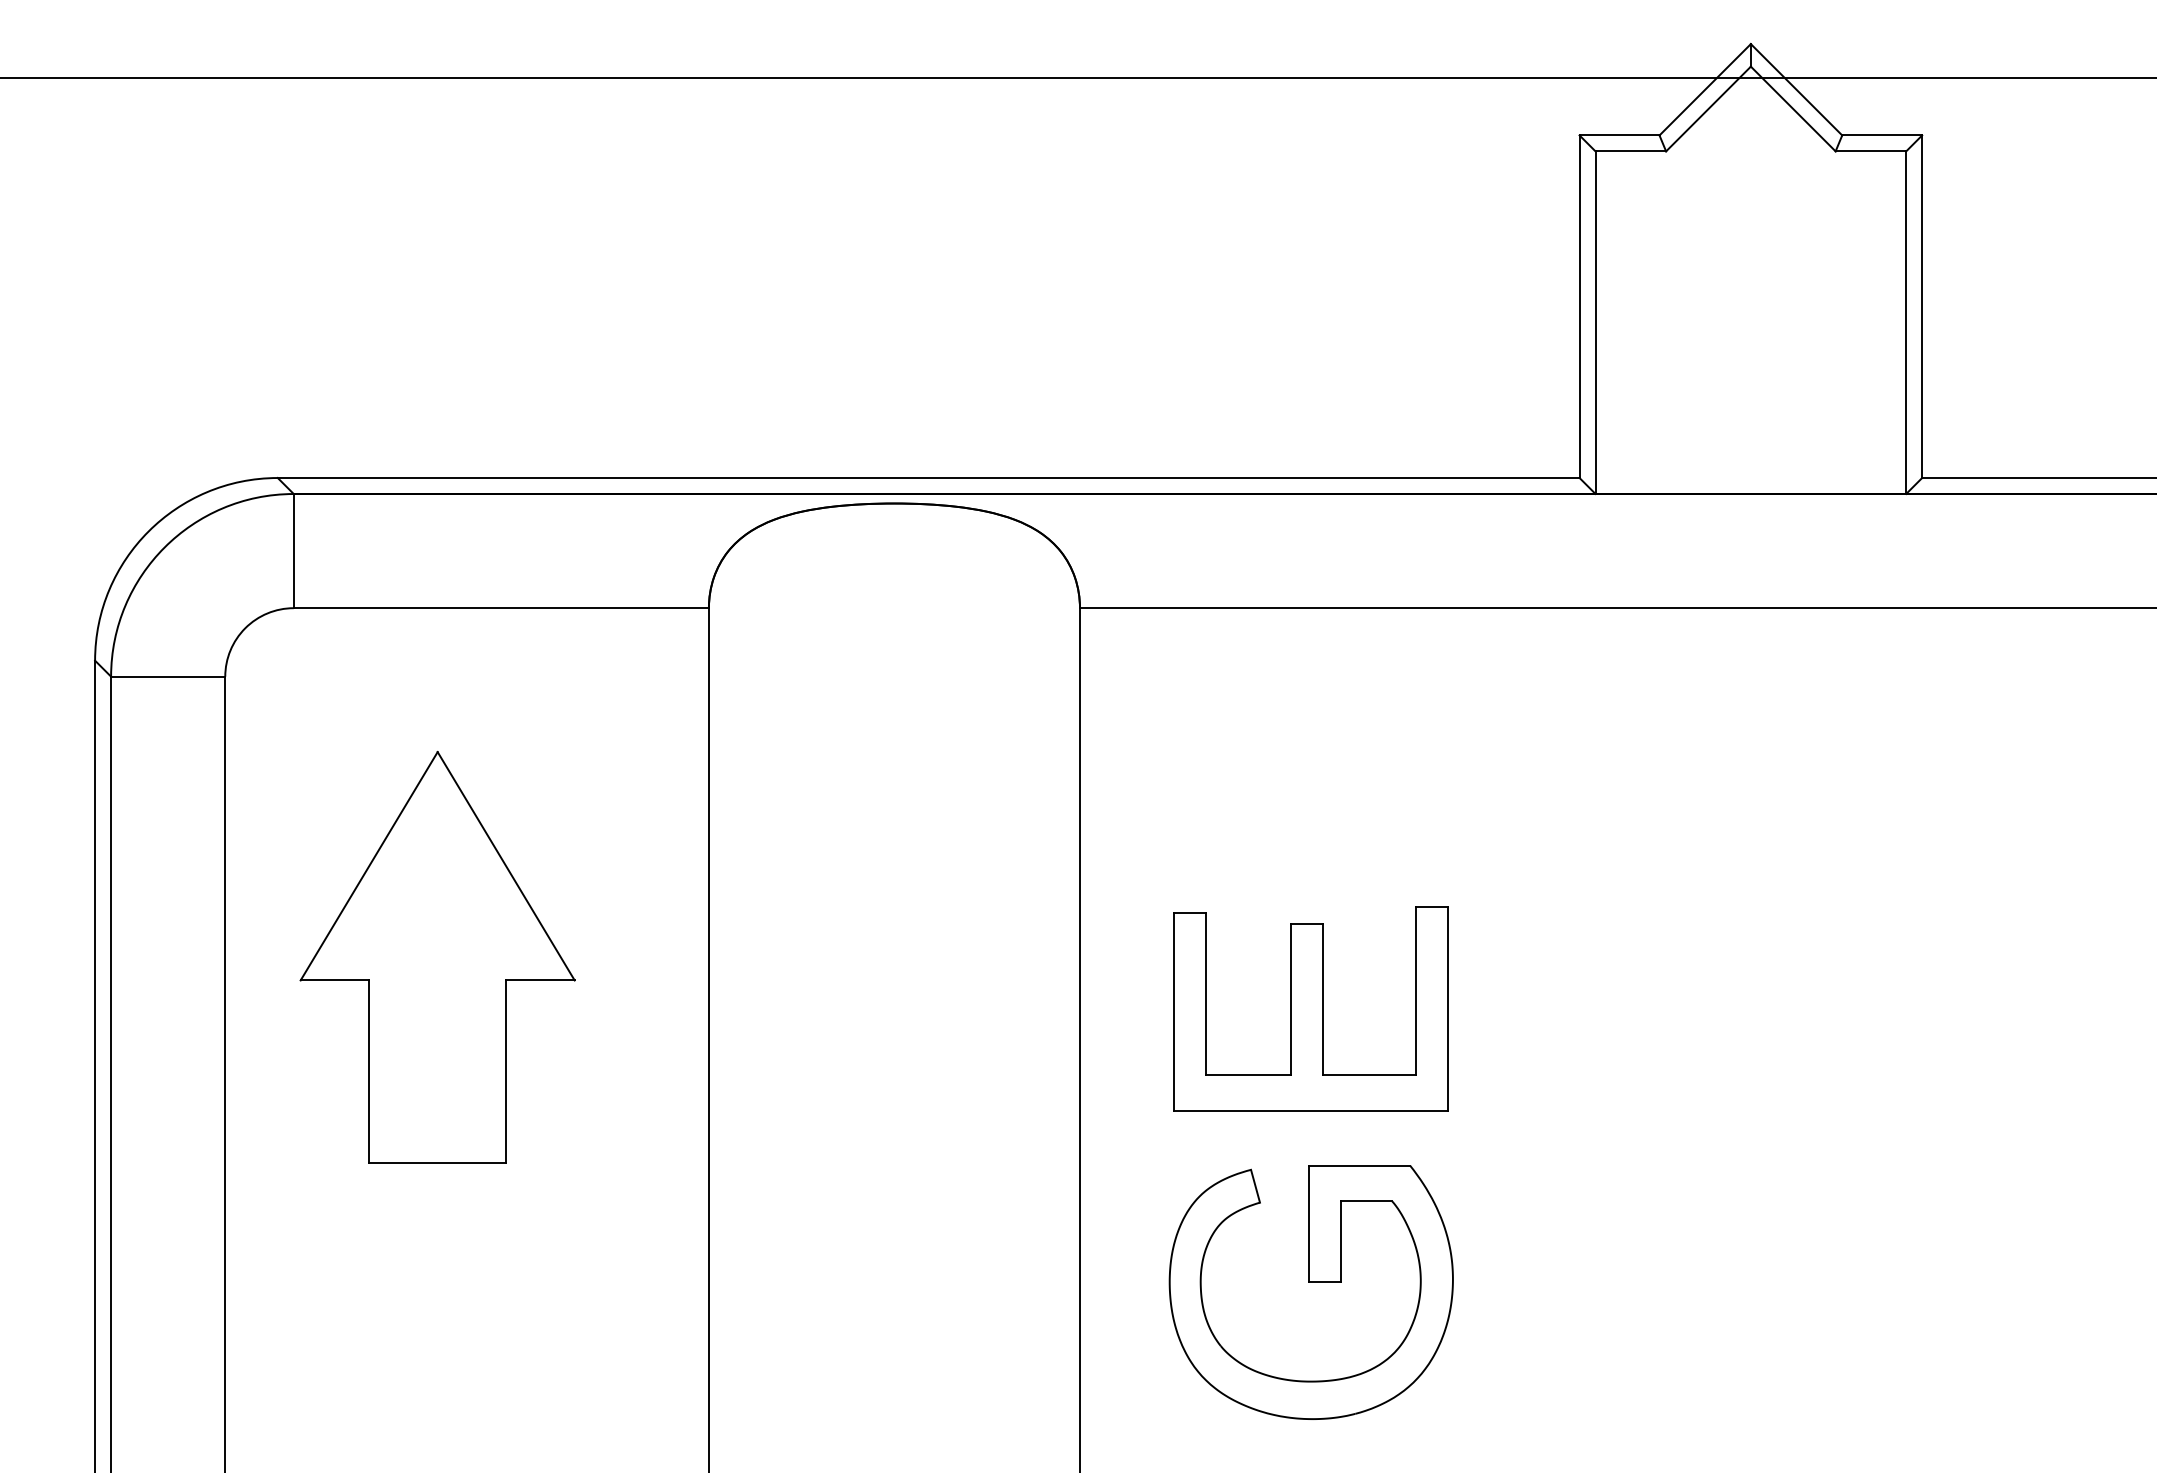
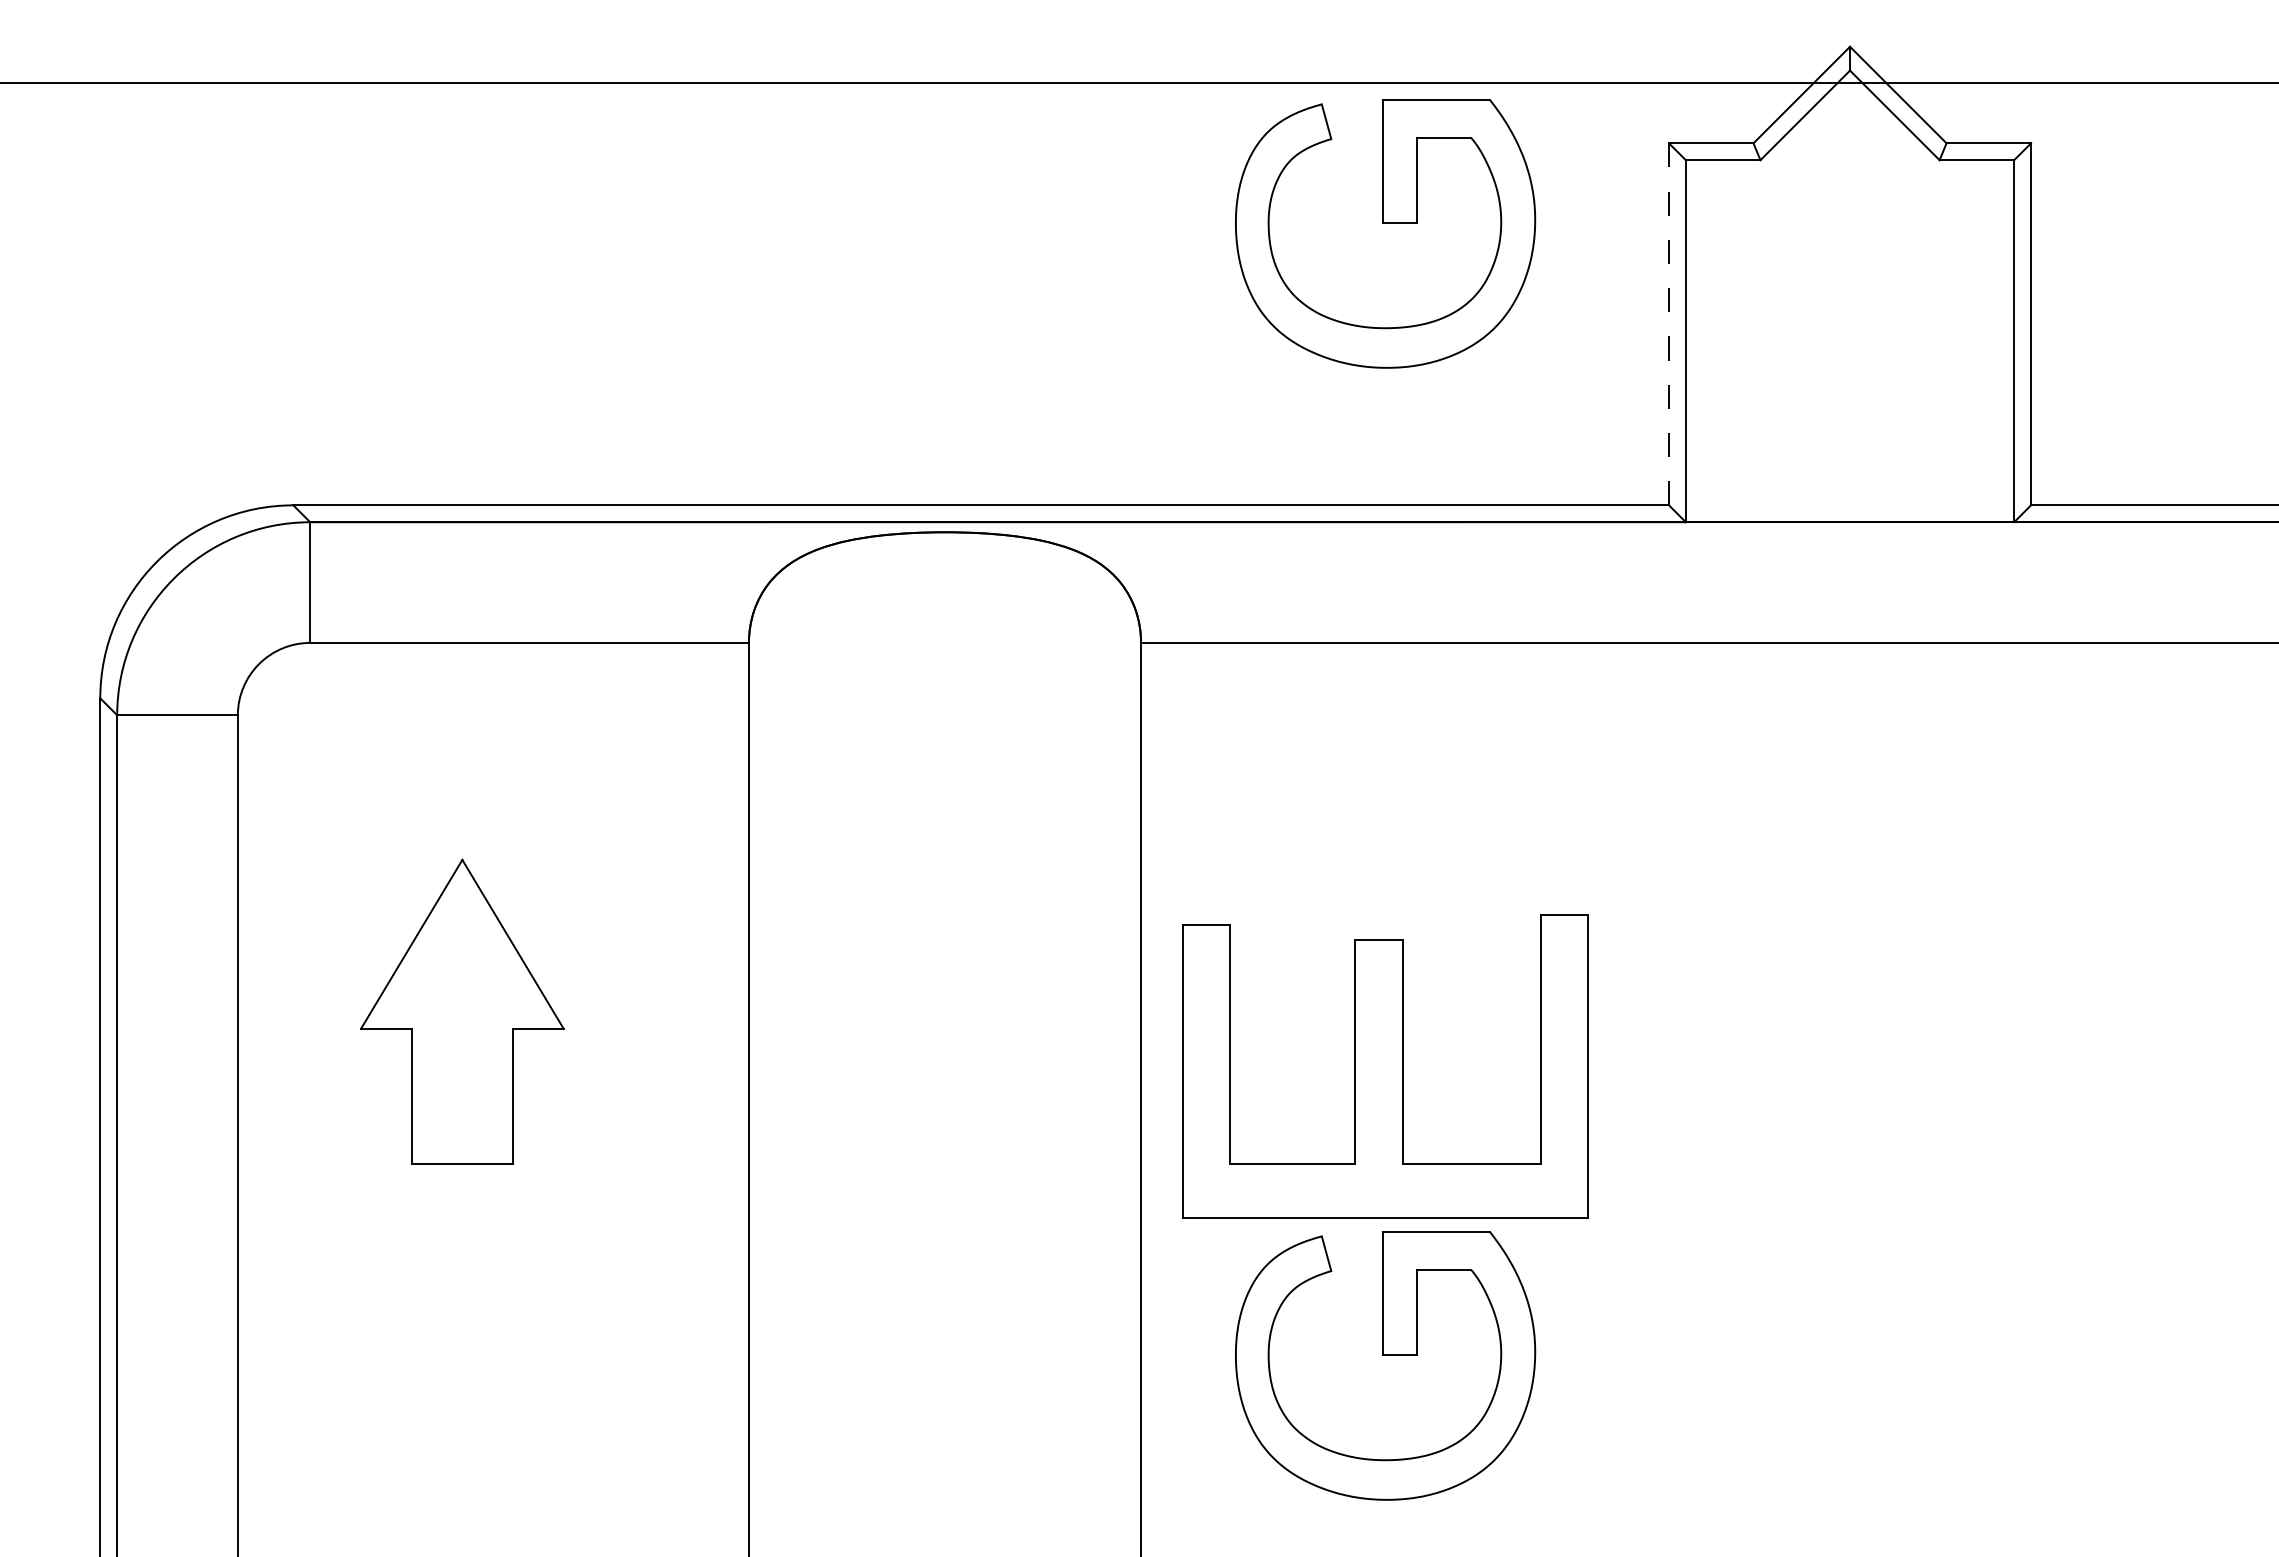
part: (1311, 211) -> (1385, 223), added
line: (1580, 306) -> (1669, 324), solid -> dashed
part: (437, 956) -> (462, 1011), size x0.7
part: (1311, 1009) -> (1385, 1066), size x1.4

